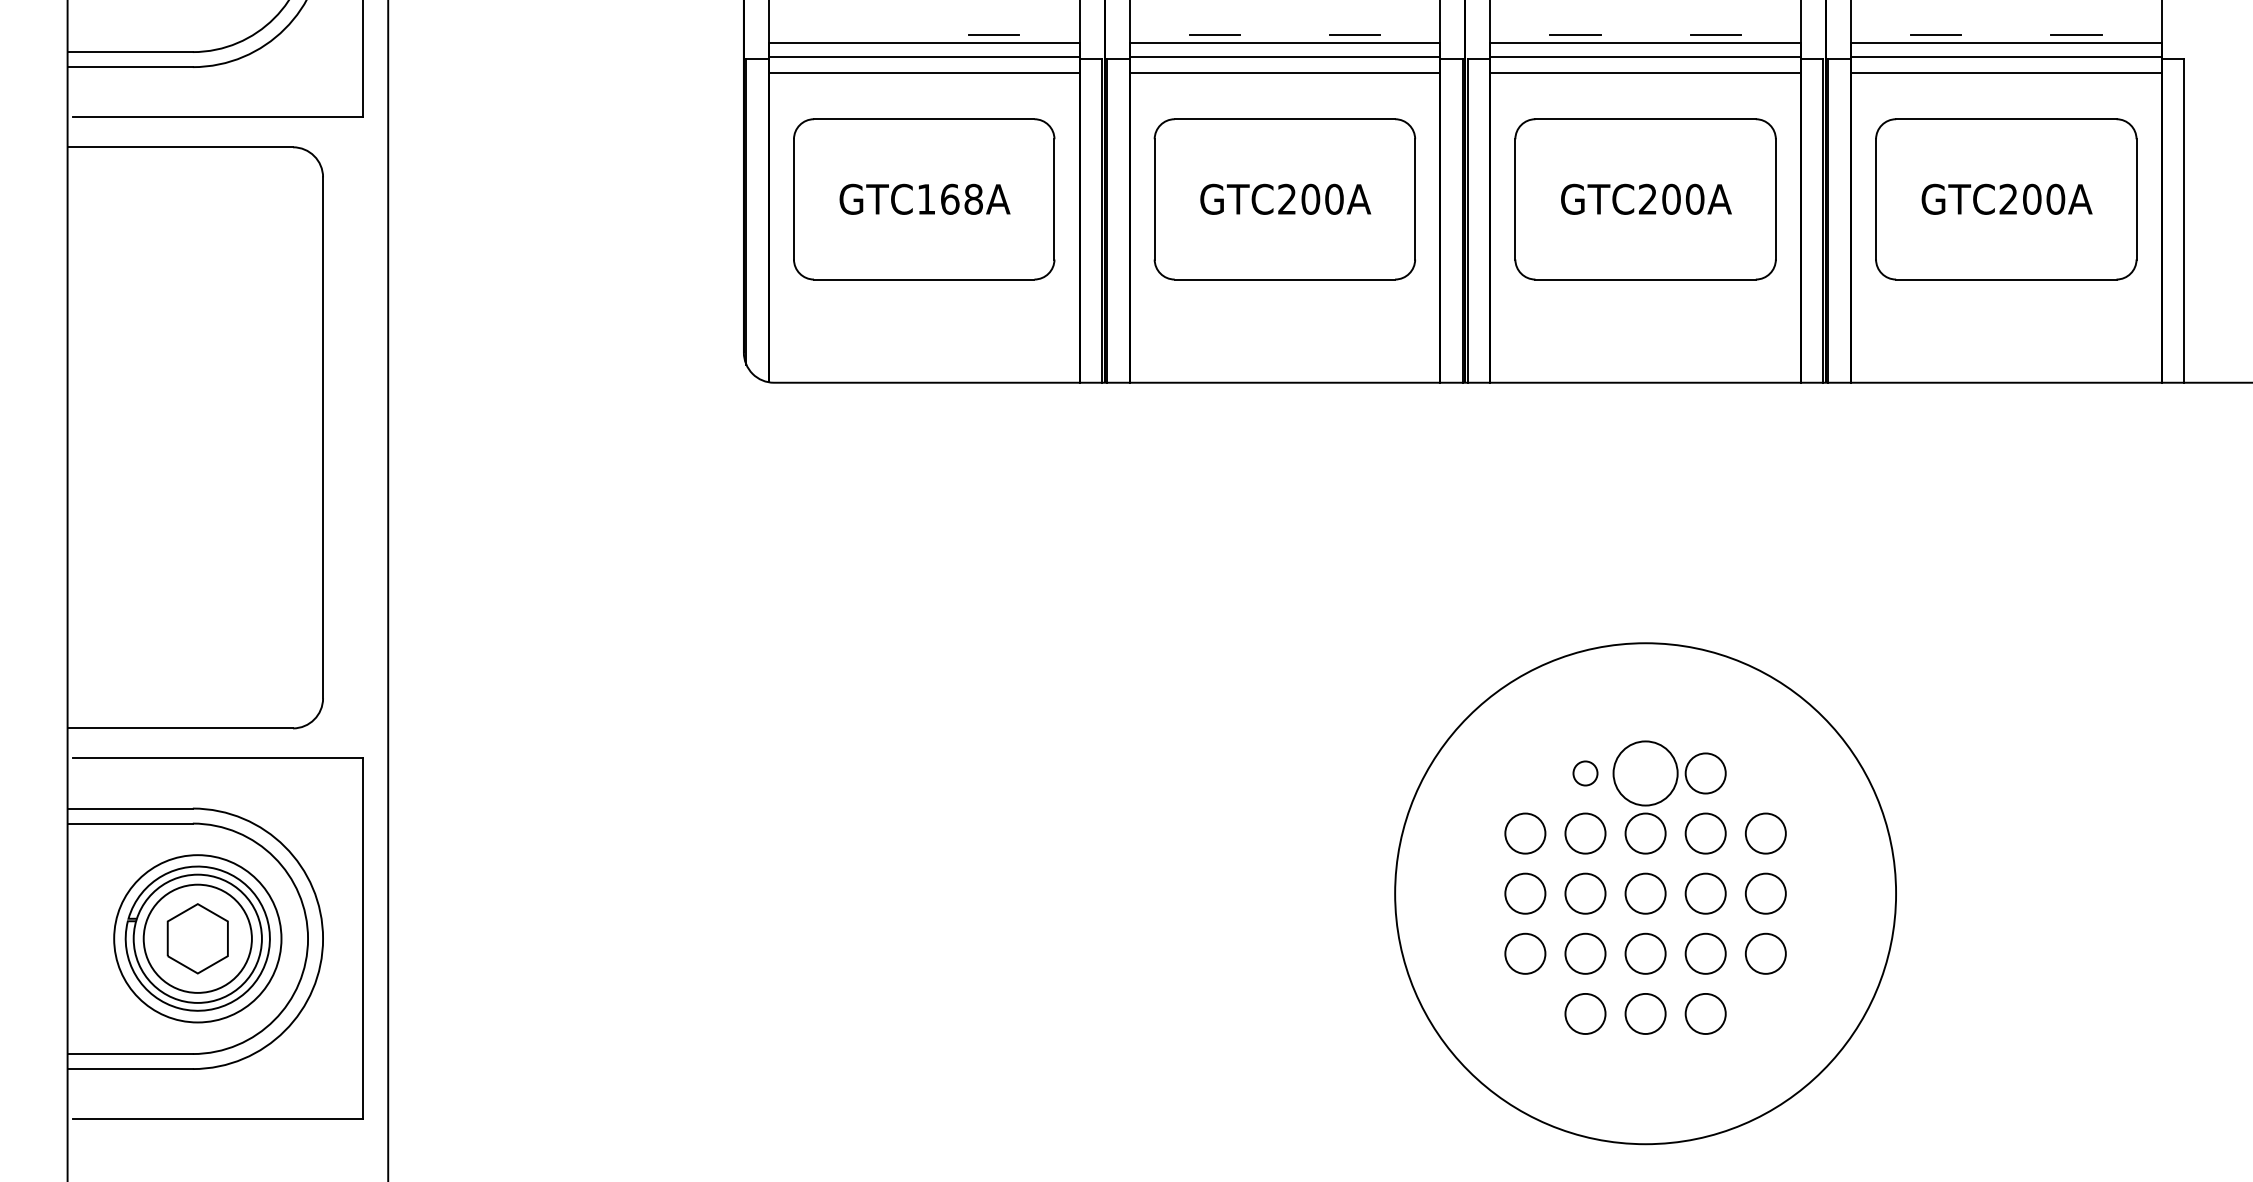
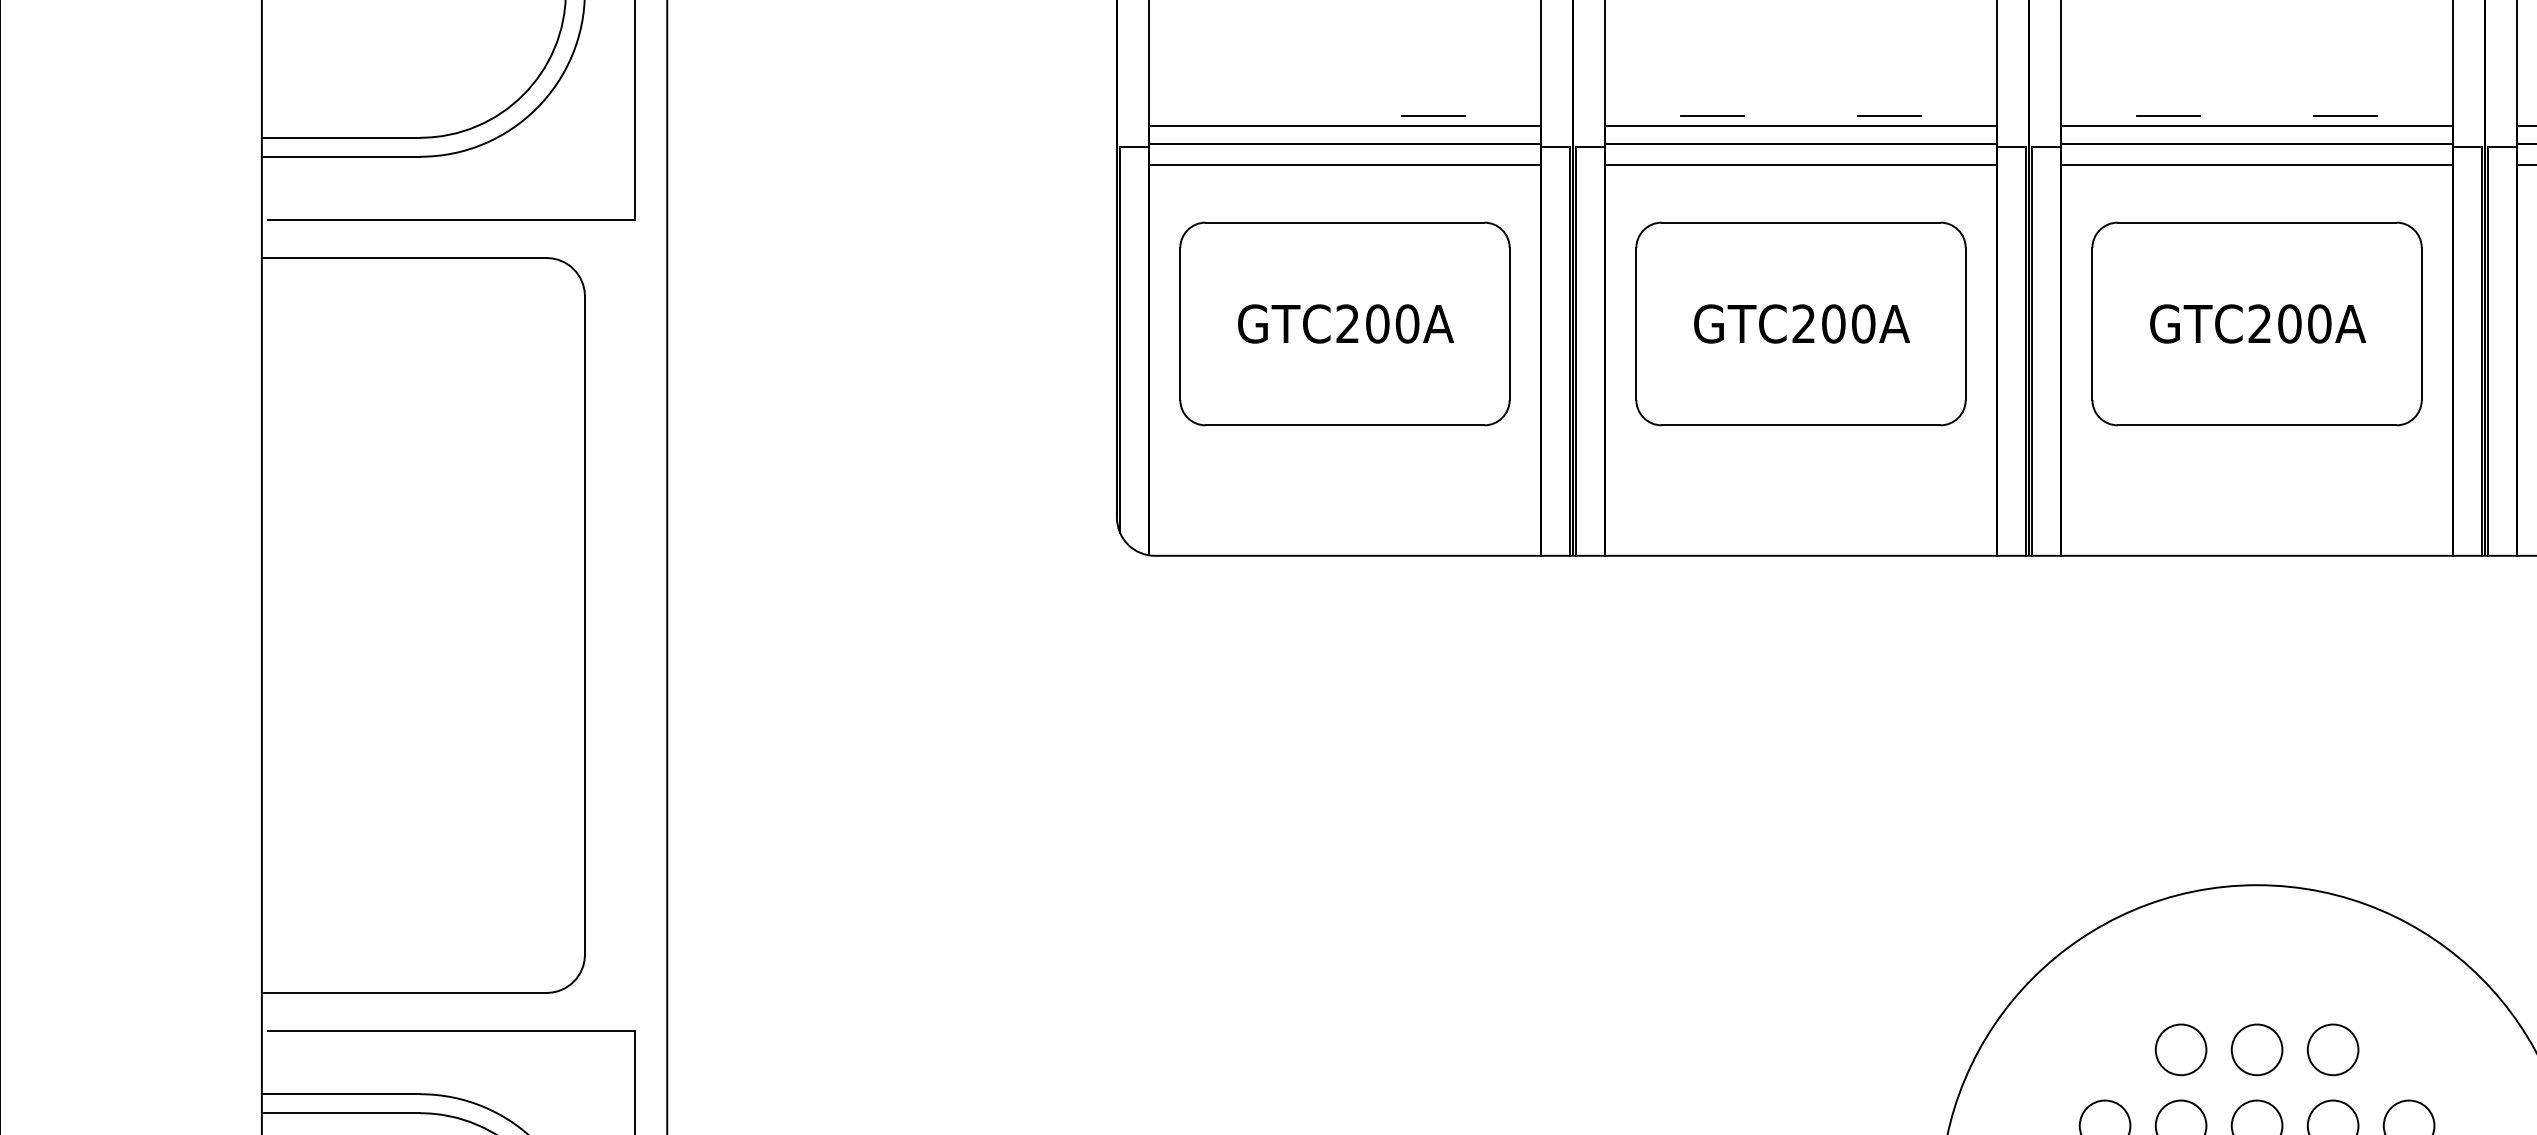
text: (950, 198) -> (1378, 322), GTC168A -> GTC200A
circle: (1585, 773) -> (2181, 1049), size x1.67
circle: (1645, 773) -> (2256, 1049), size x0.62

